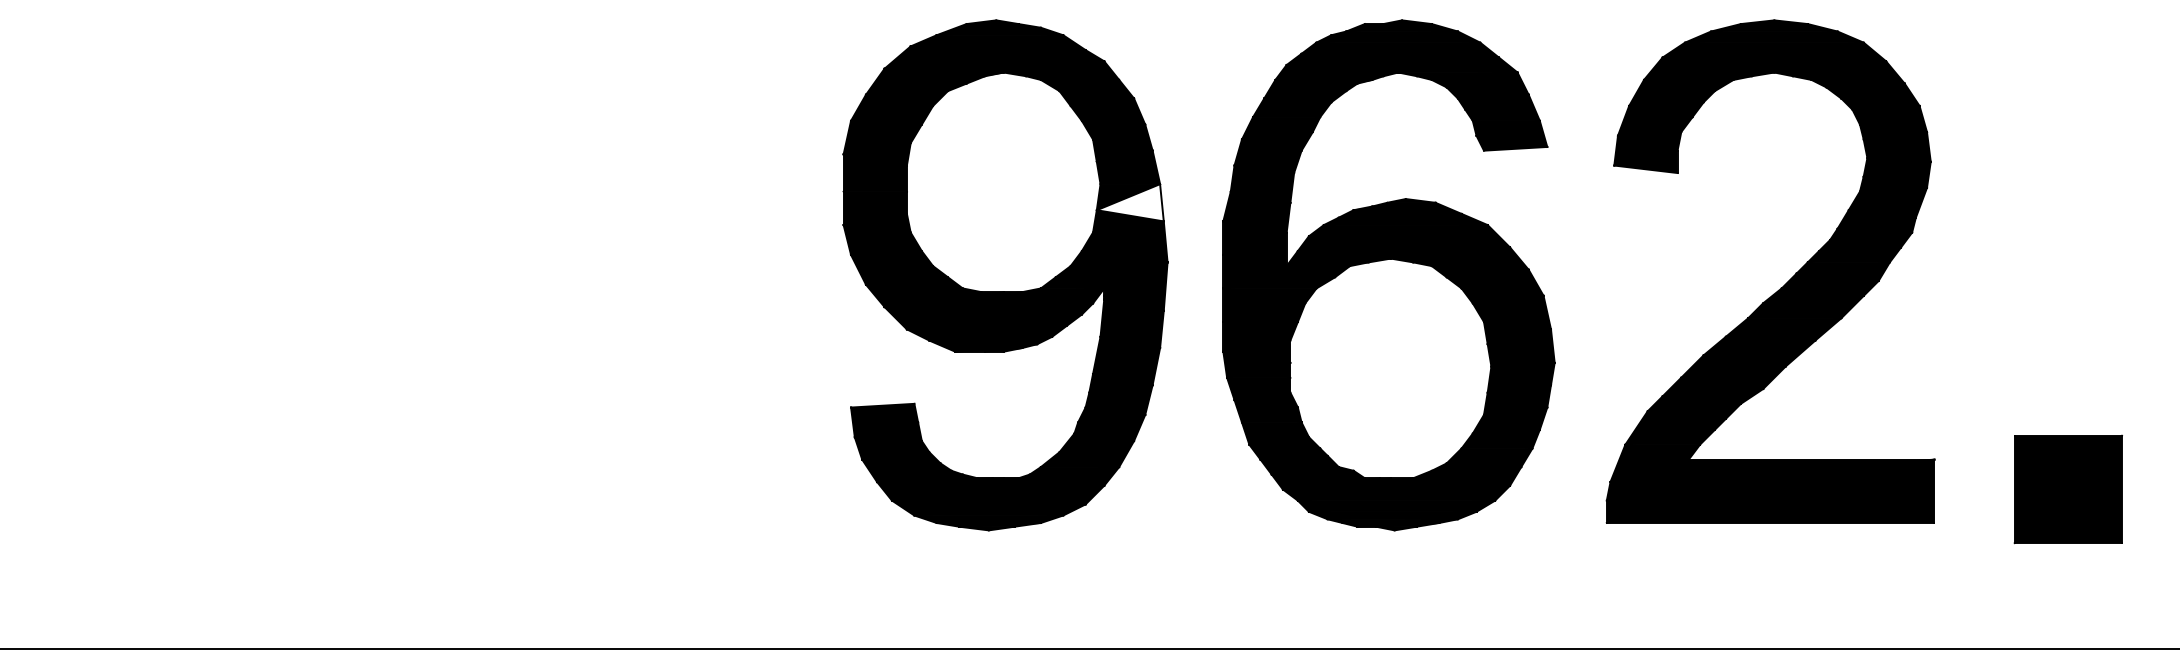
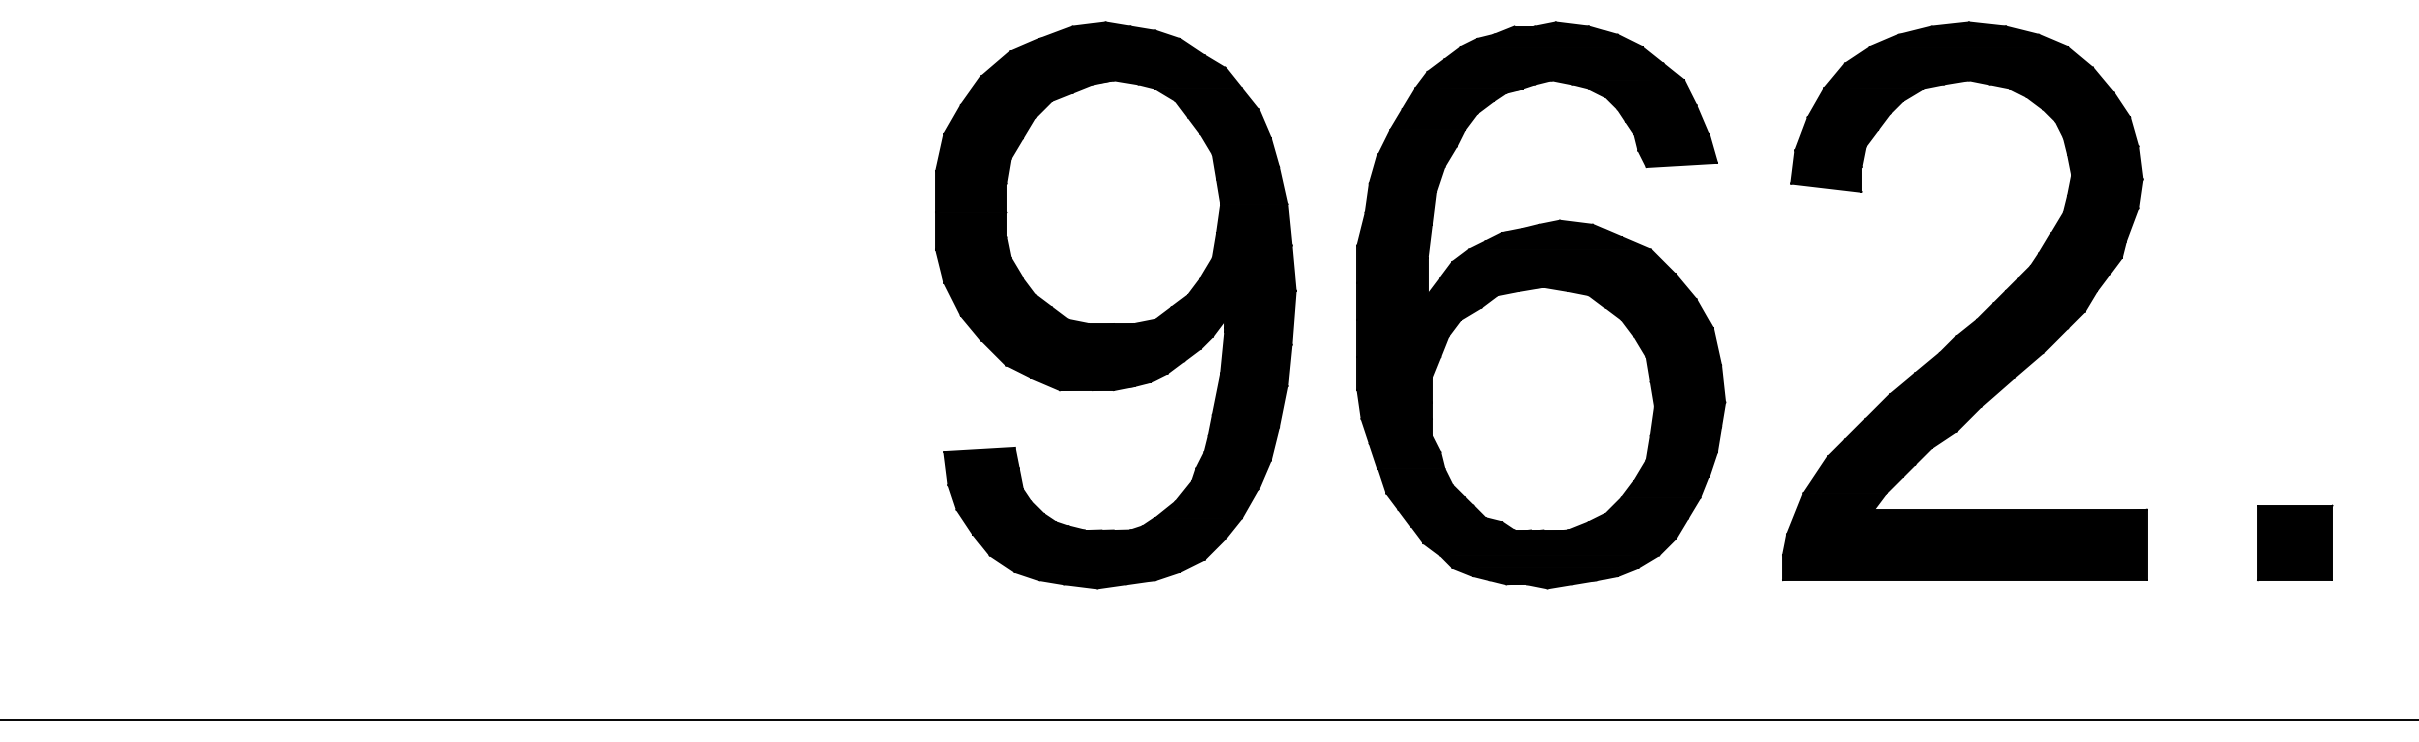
fill: (1130, 202) -> (1254, 224), added
part: (2068, 489) -> (2295, 542), size x0.62

